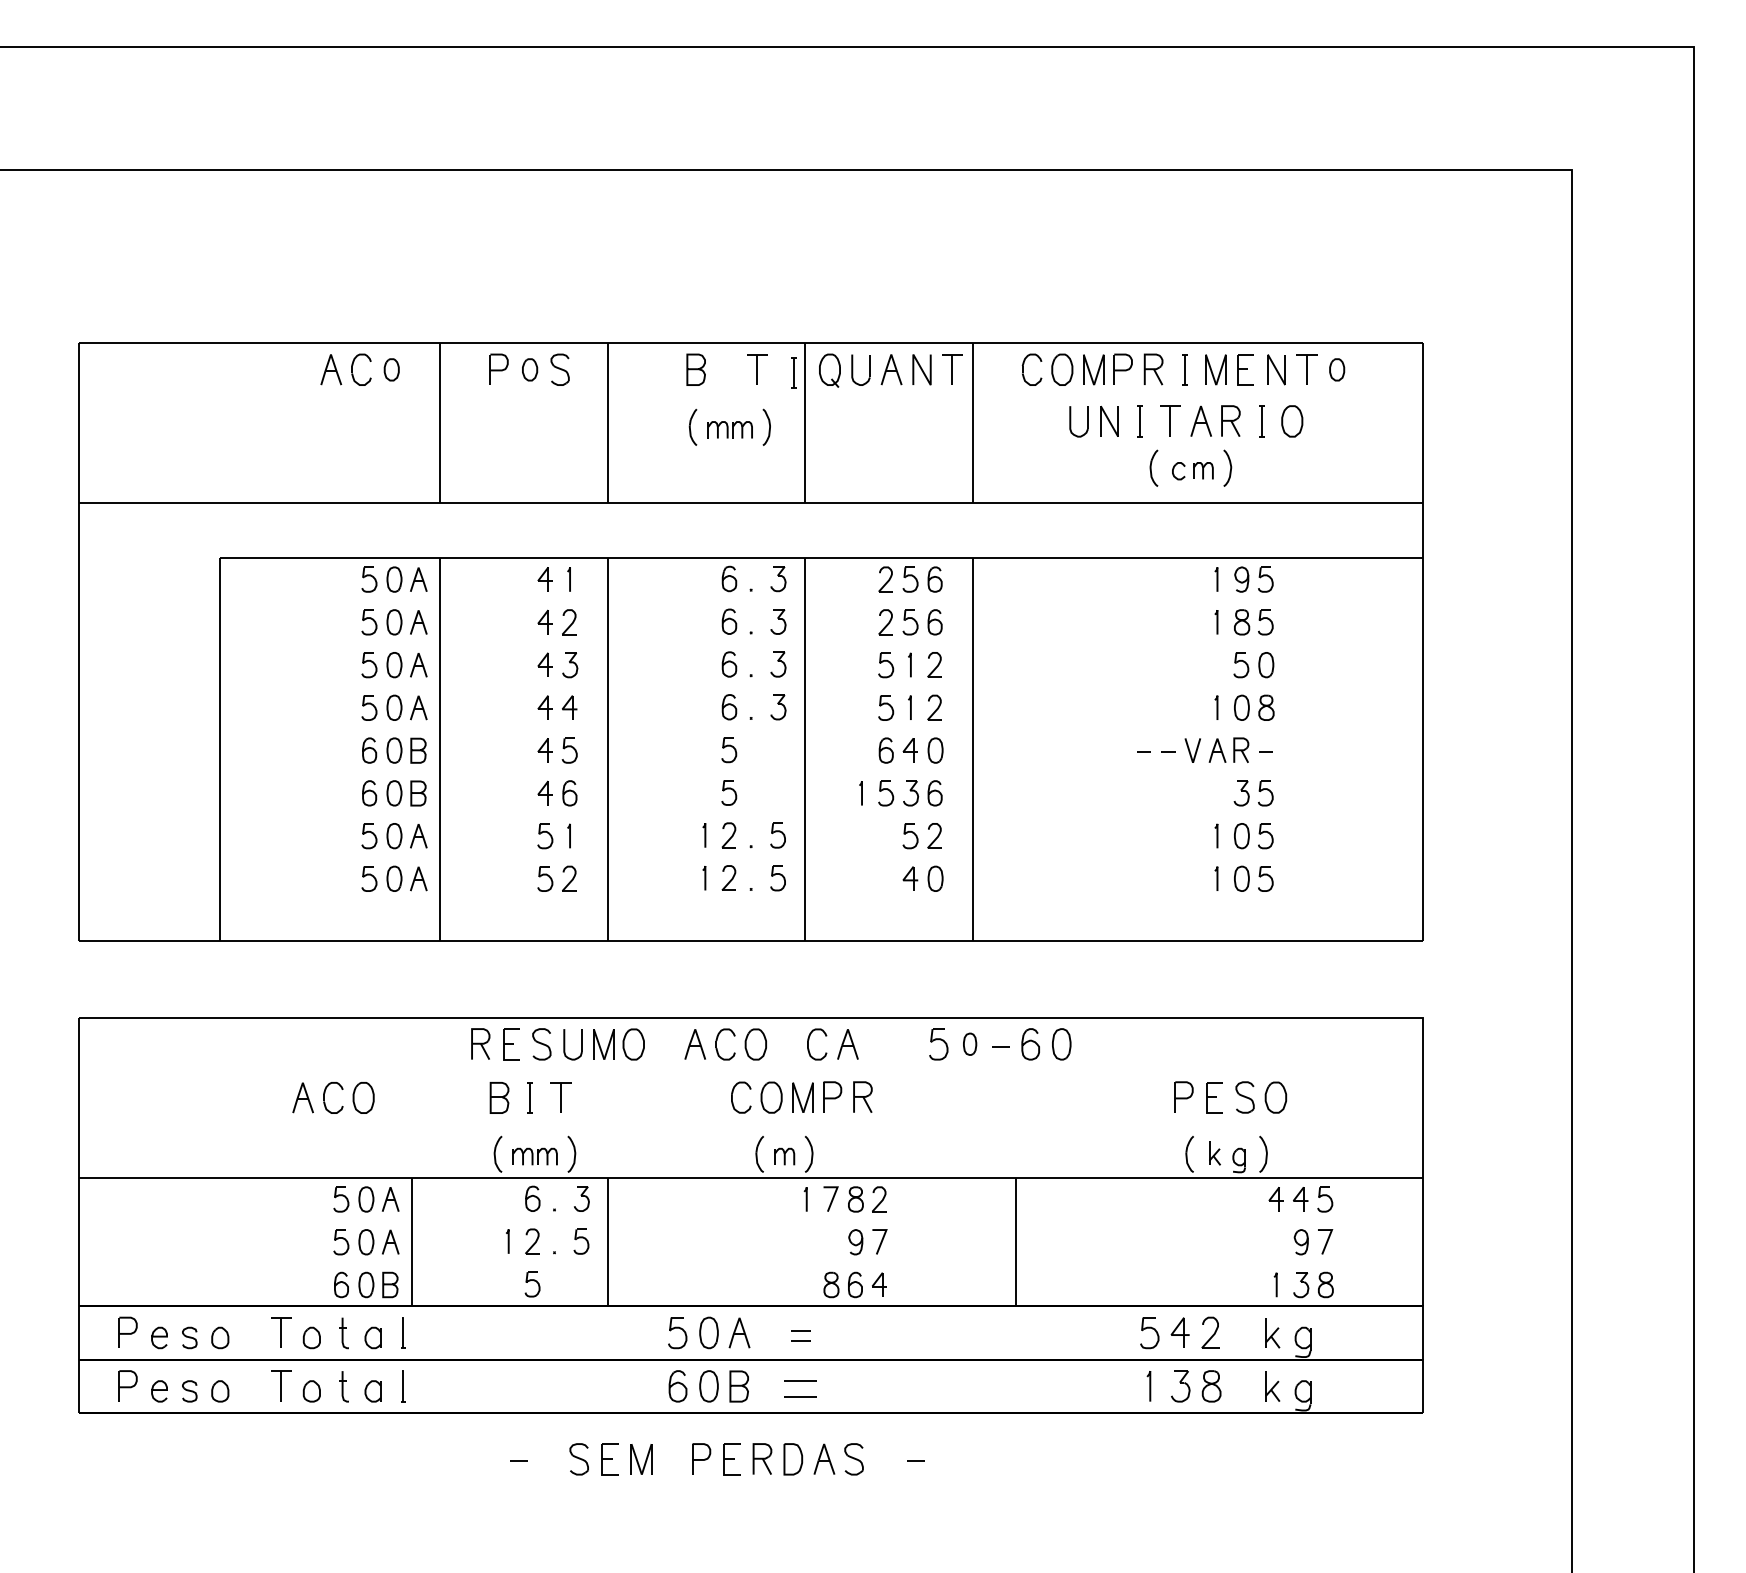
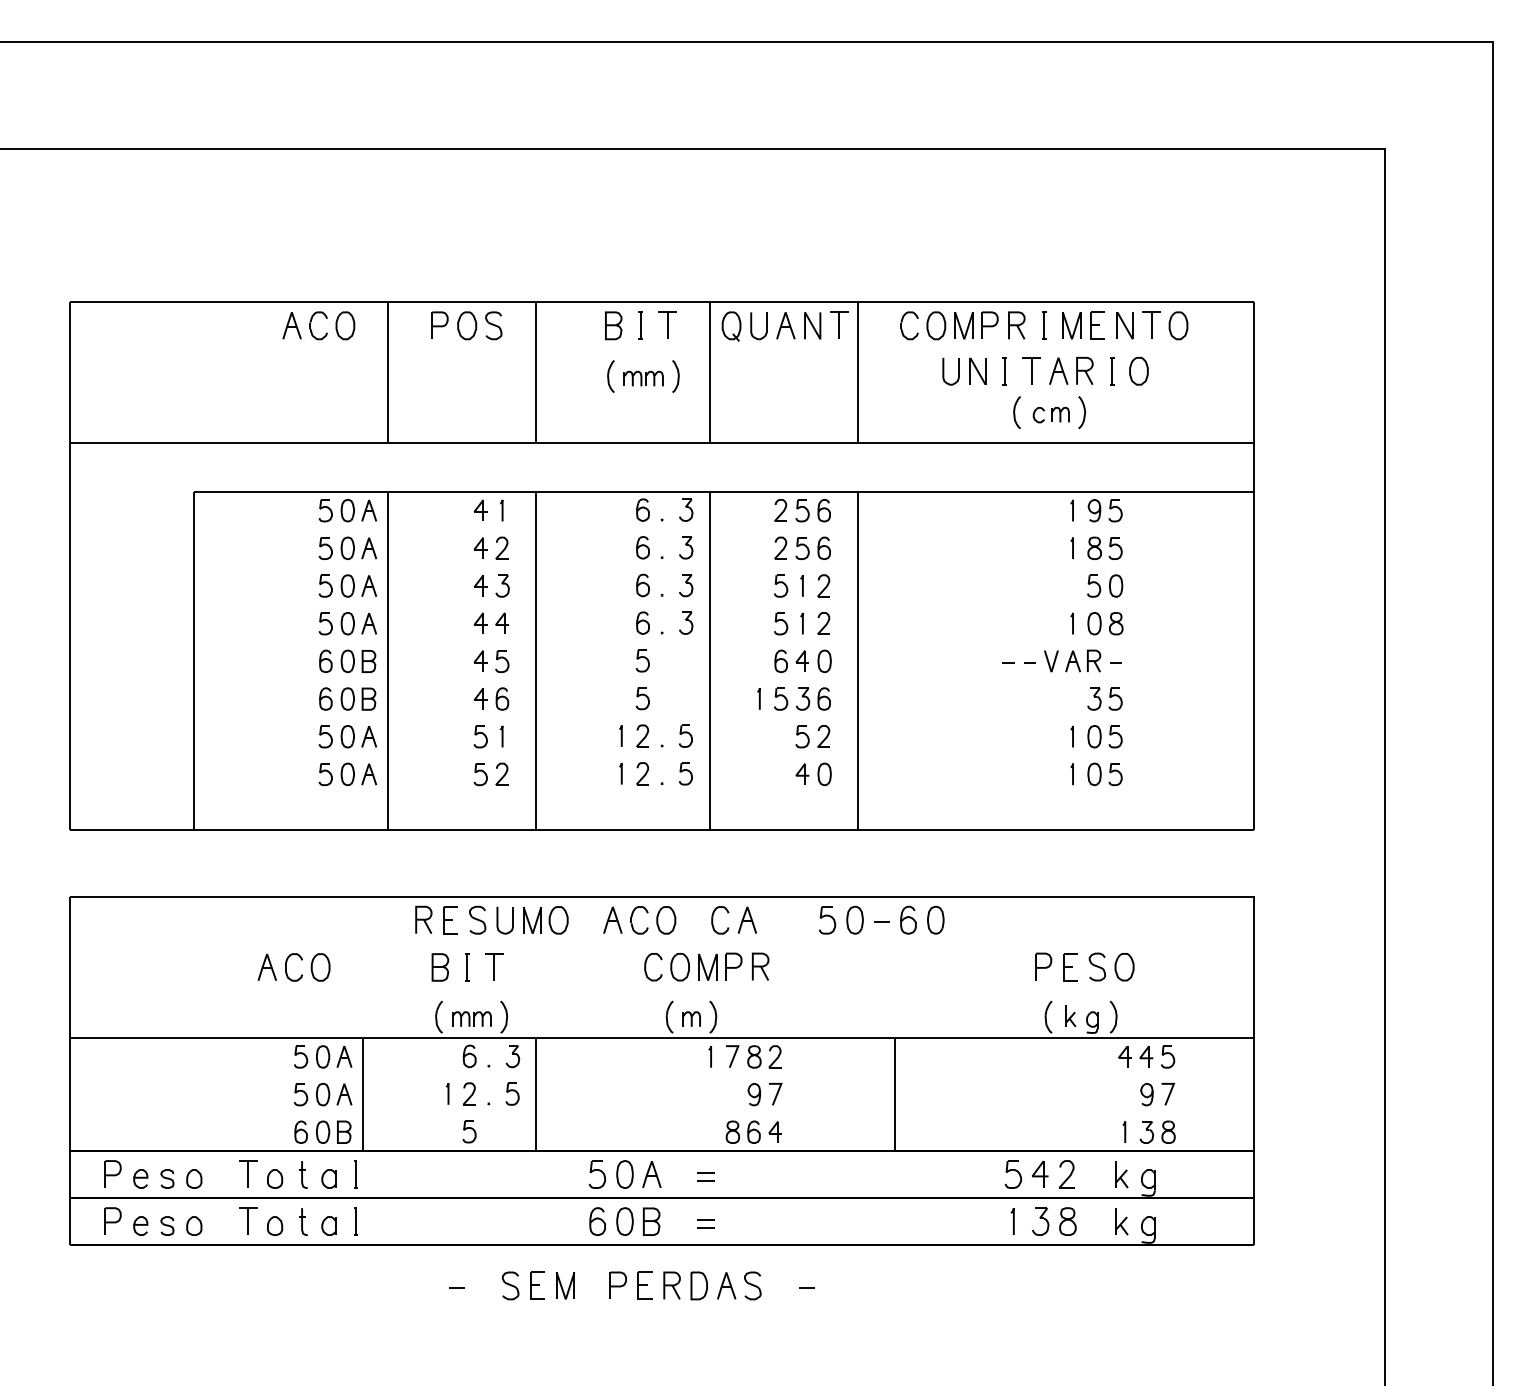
part: (391, 369) -> (345, 325), size x1.43
part: (530, 369) -> (467, 325), size x1.43
part: (1337, 369) -> (1178, 325), size x1.43
part: (793, 372) -> (640, 325), moved
part: (969, 1043) -> (854, 919), size x1.43
part: (800, 1388) -> (705, 1223), size x0.62

